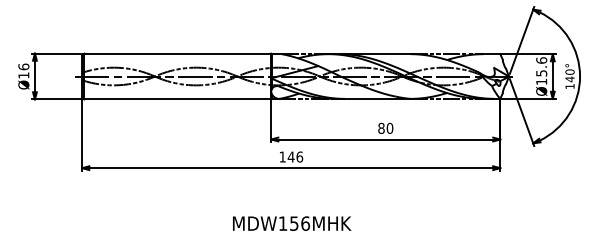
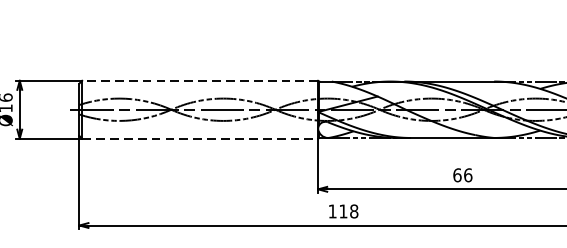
line: (177, 53) -> (199, 80), solid -> dashed
line: (178, 99) -> (201, 138), solid -> dashed
text: (385, 127) -> (462, 174), 80 -> 66
text: (295, 156) -> (348, 210), 146 -> 118

